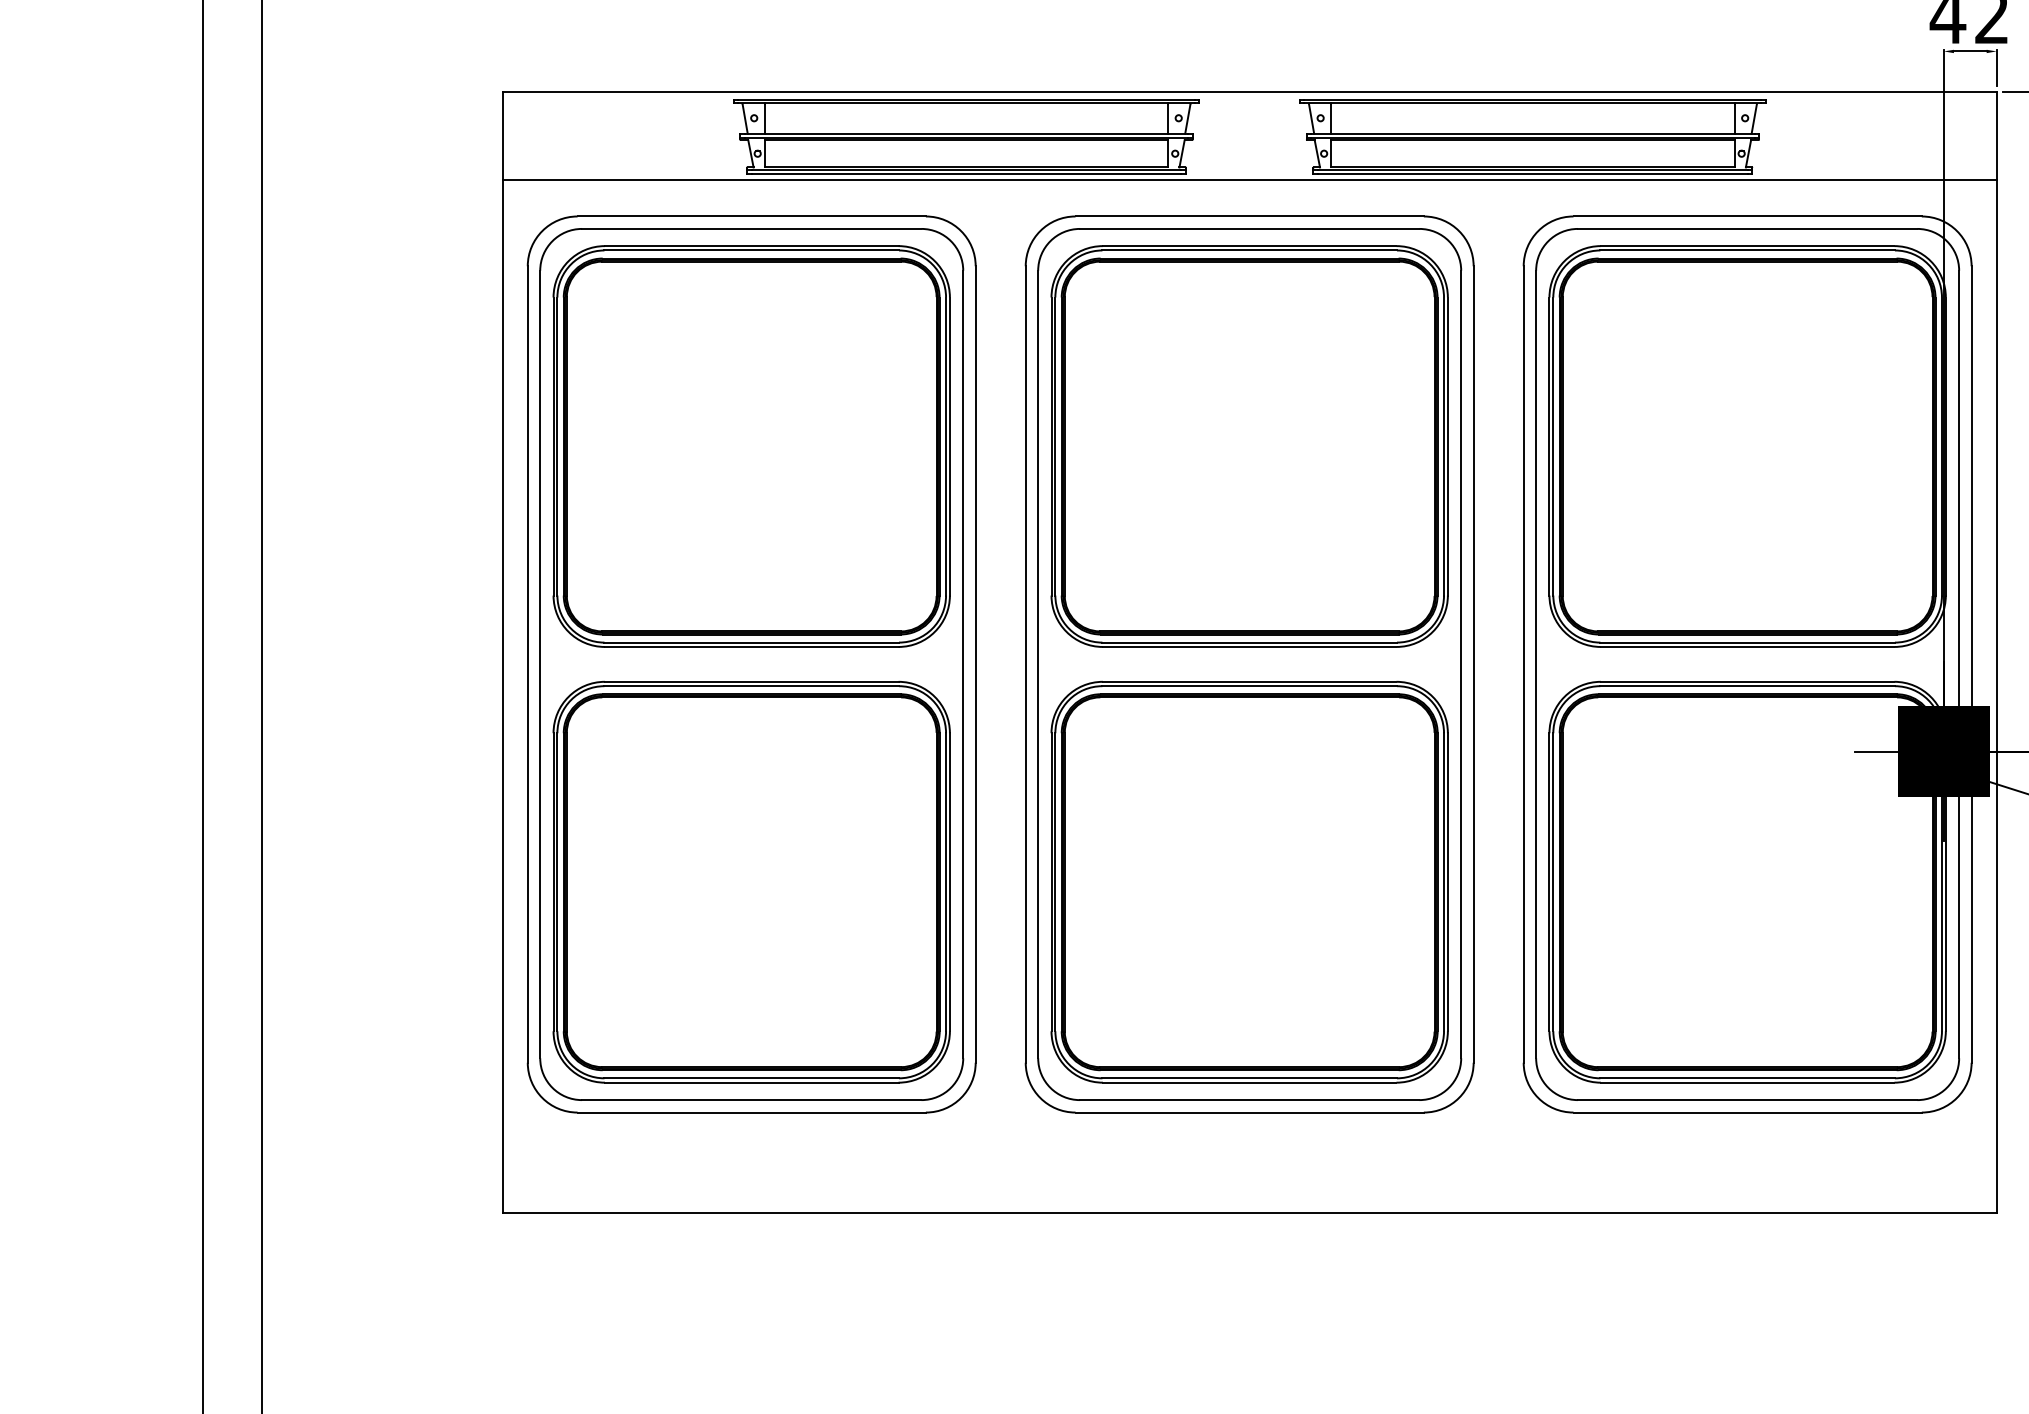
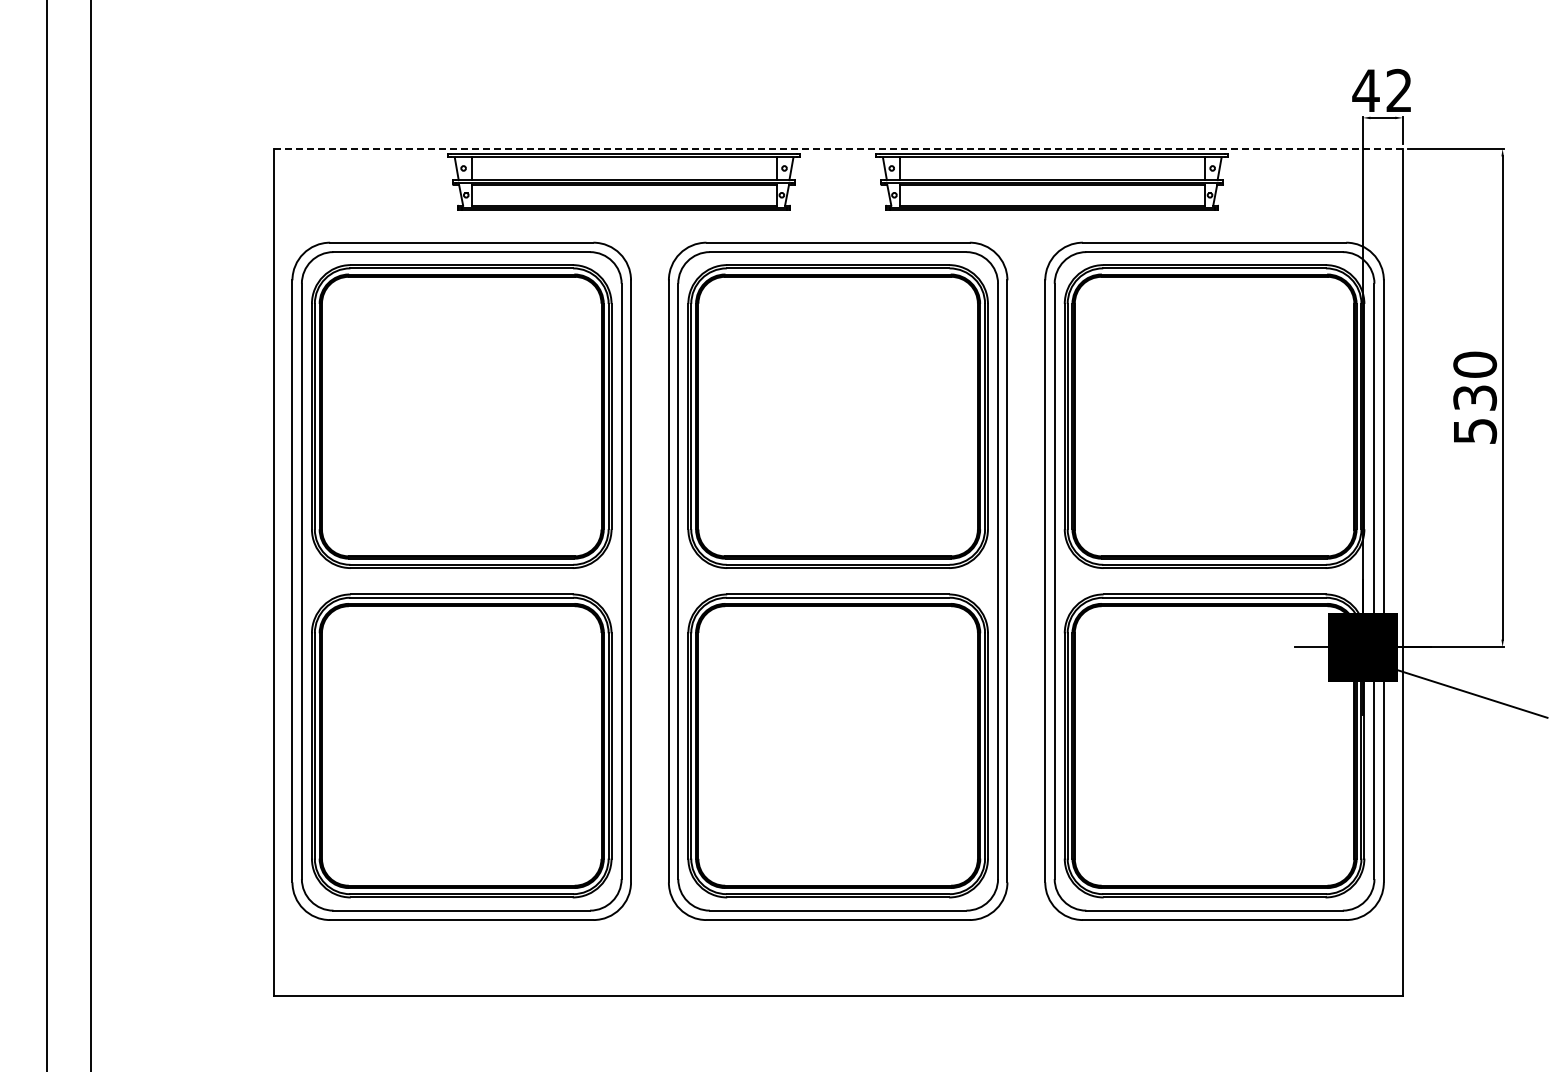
line: (1250, 91) -> (838, 148), solid -> dashed
line: (1248, 179) -> (837, 214), removed

